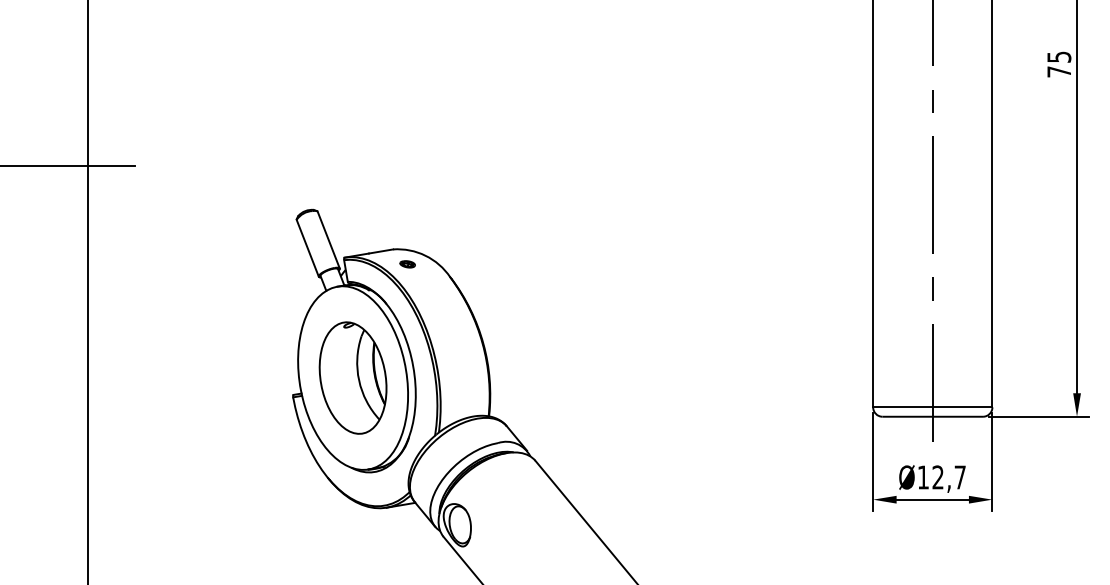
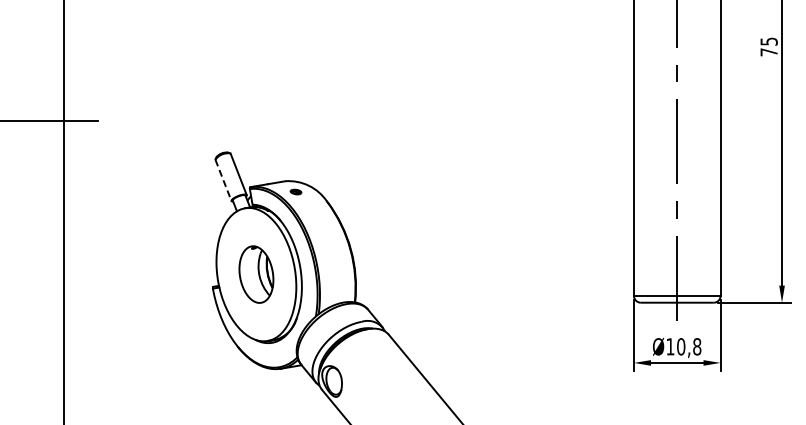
line: (307, 248) -> (223, 180), solid -> dashed
part: (353, 377) -> (256, 274), size x0.7
text: (949, 477) -> (689, 346), Ø12,7 -> Ø10,8

